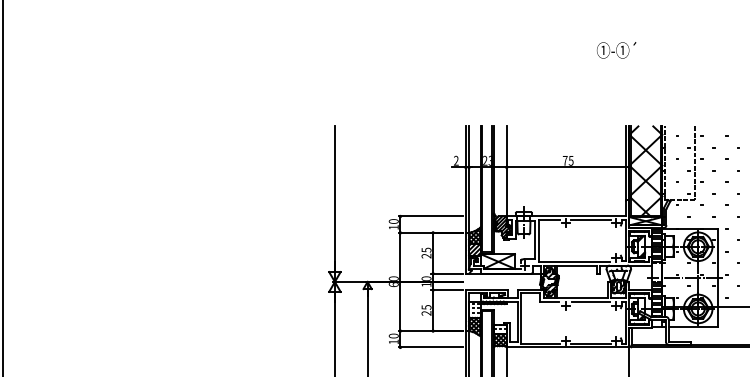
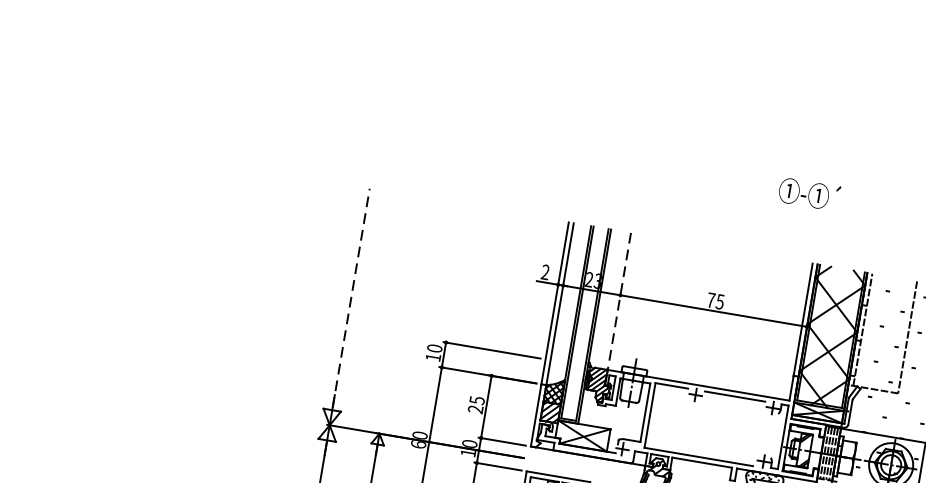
text: (616, 50) -> (809, 194), moved
line: (506, 172) -> (618, 302), solid -> dashed
line: (334, 197) -> (350, 296), solid -> dashed

